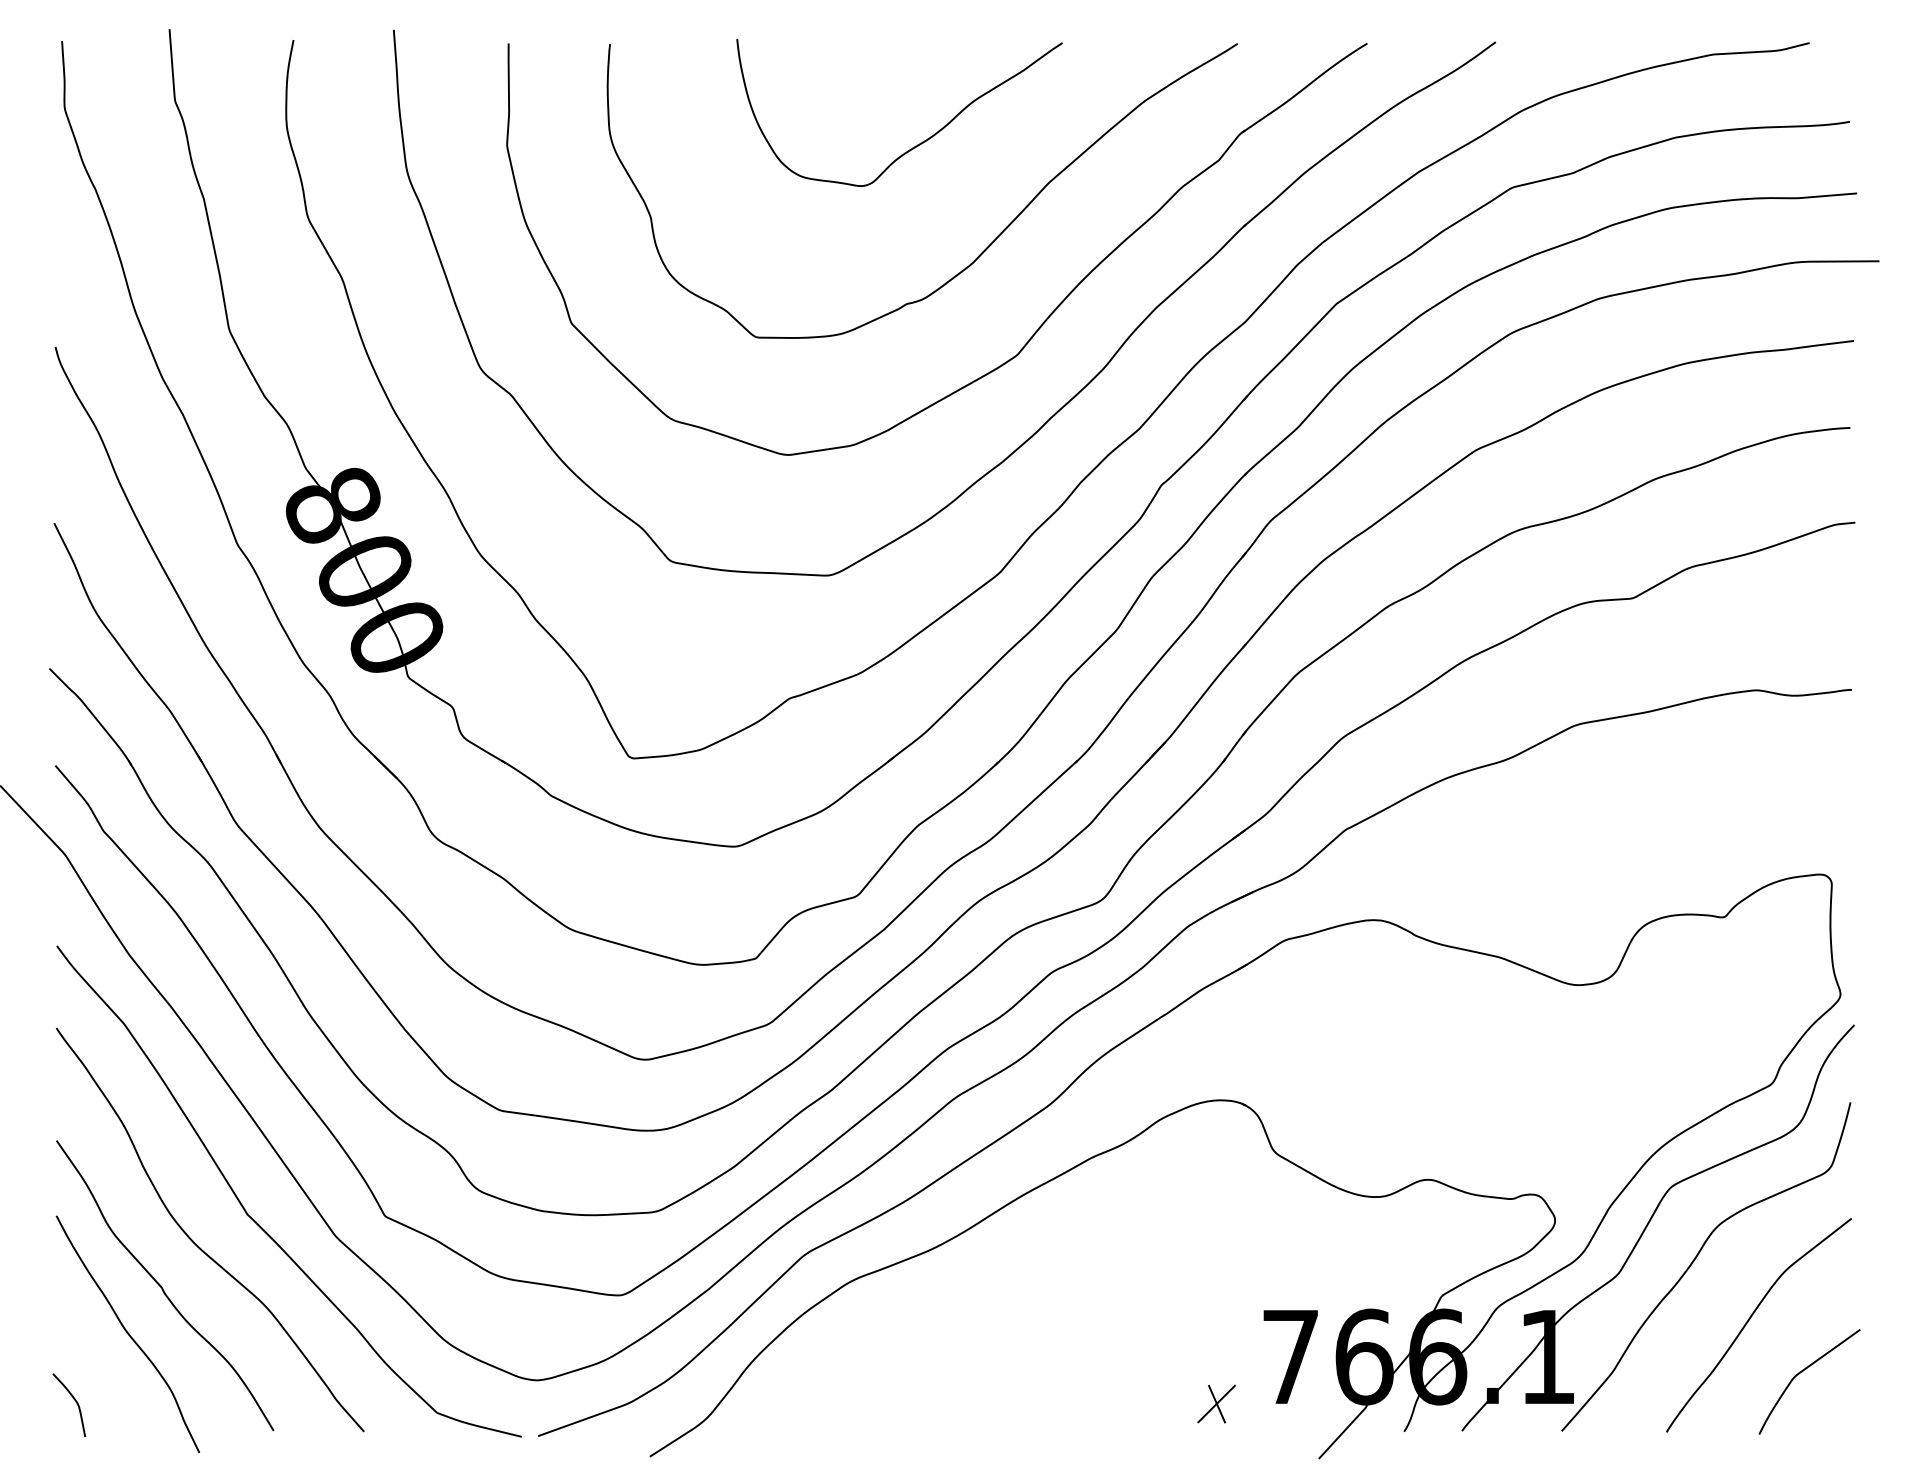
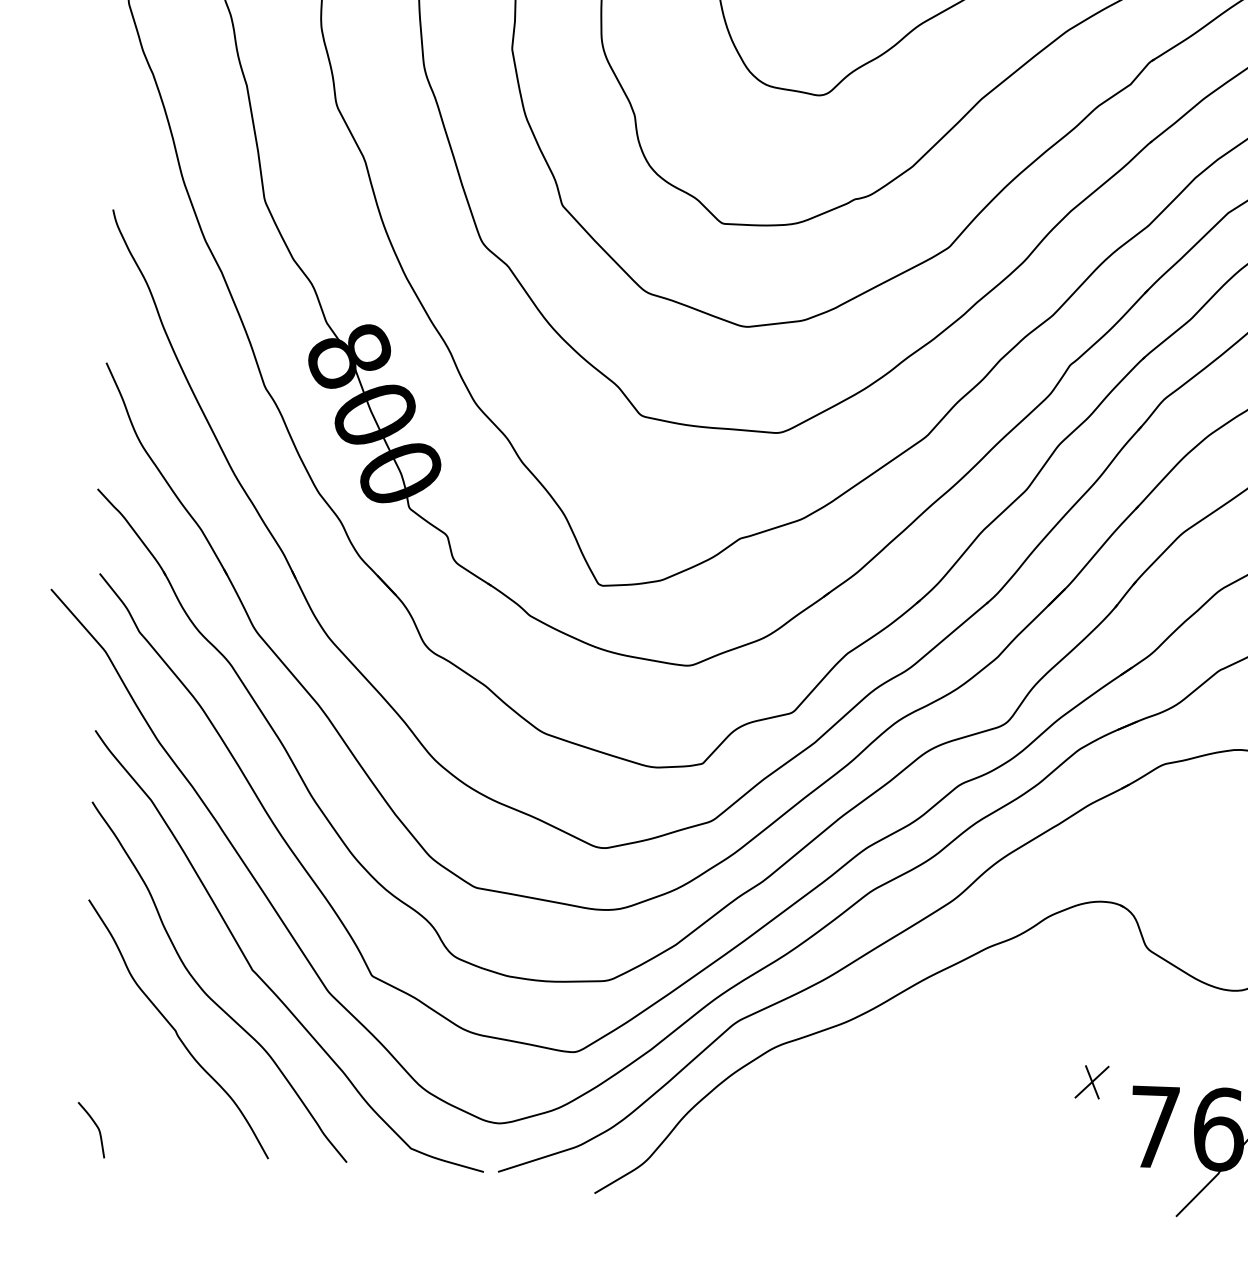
curve: (127, 1333) -> (144, 1069), removed
part: (1216, 1403) -> (1091, 1081), moved

